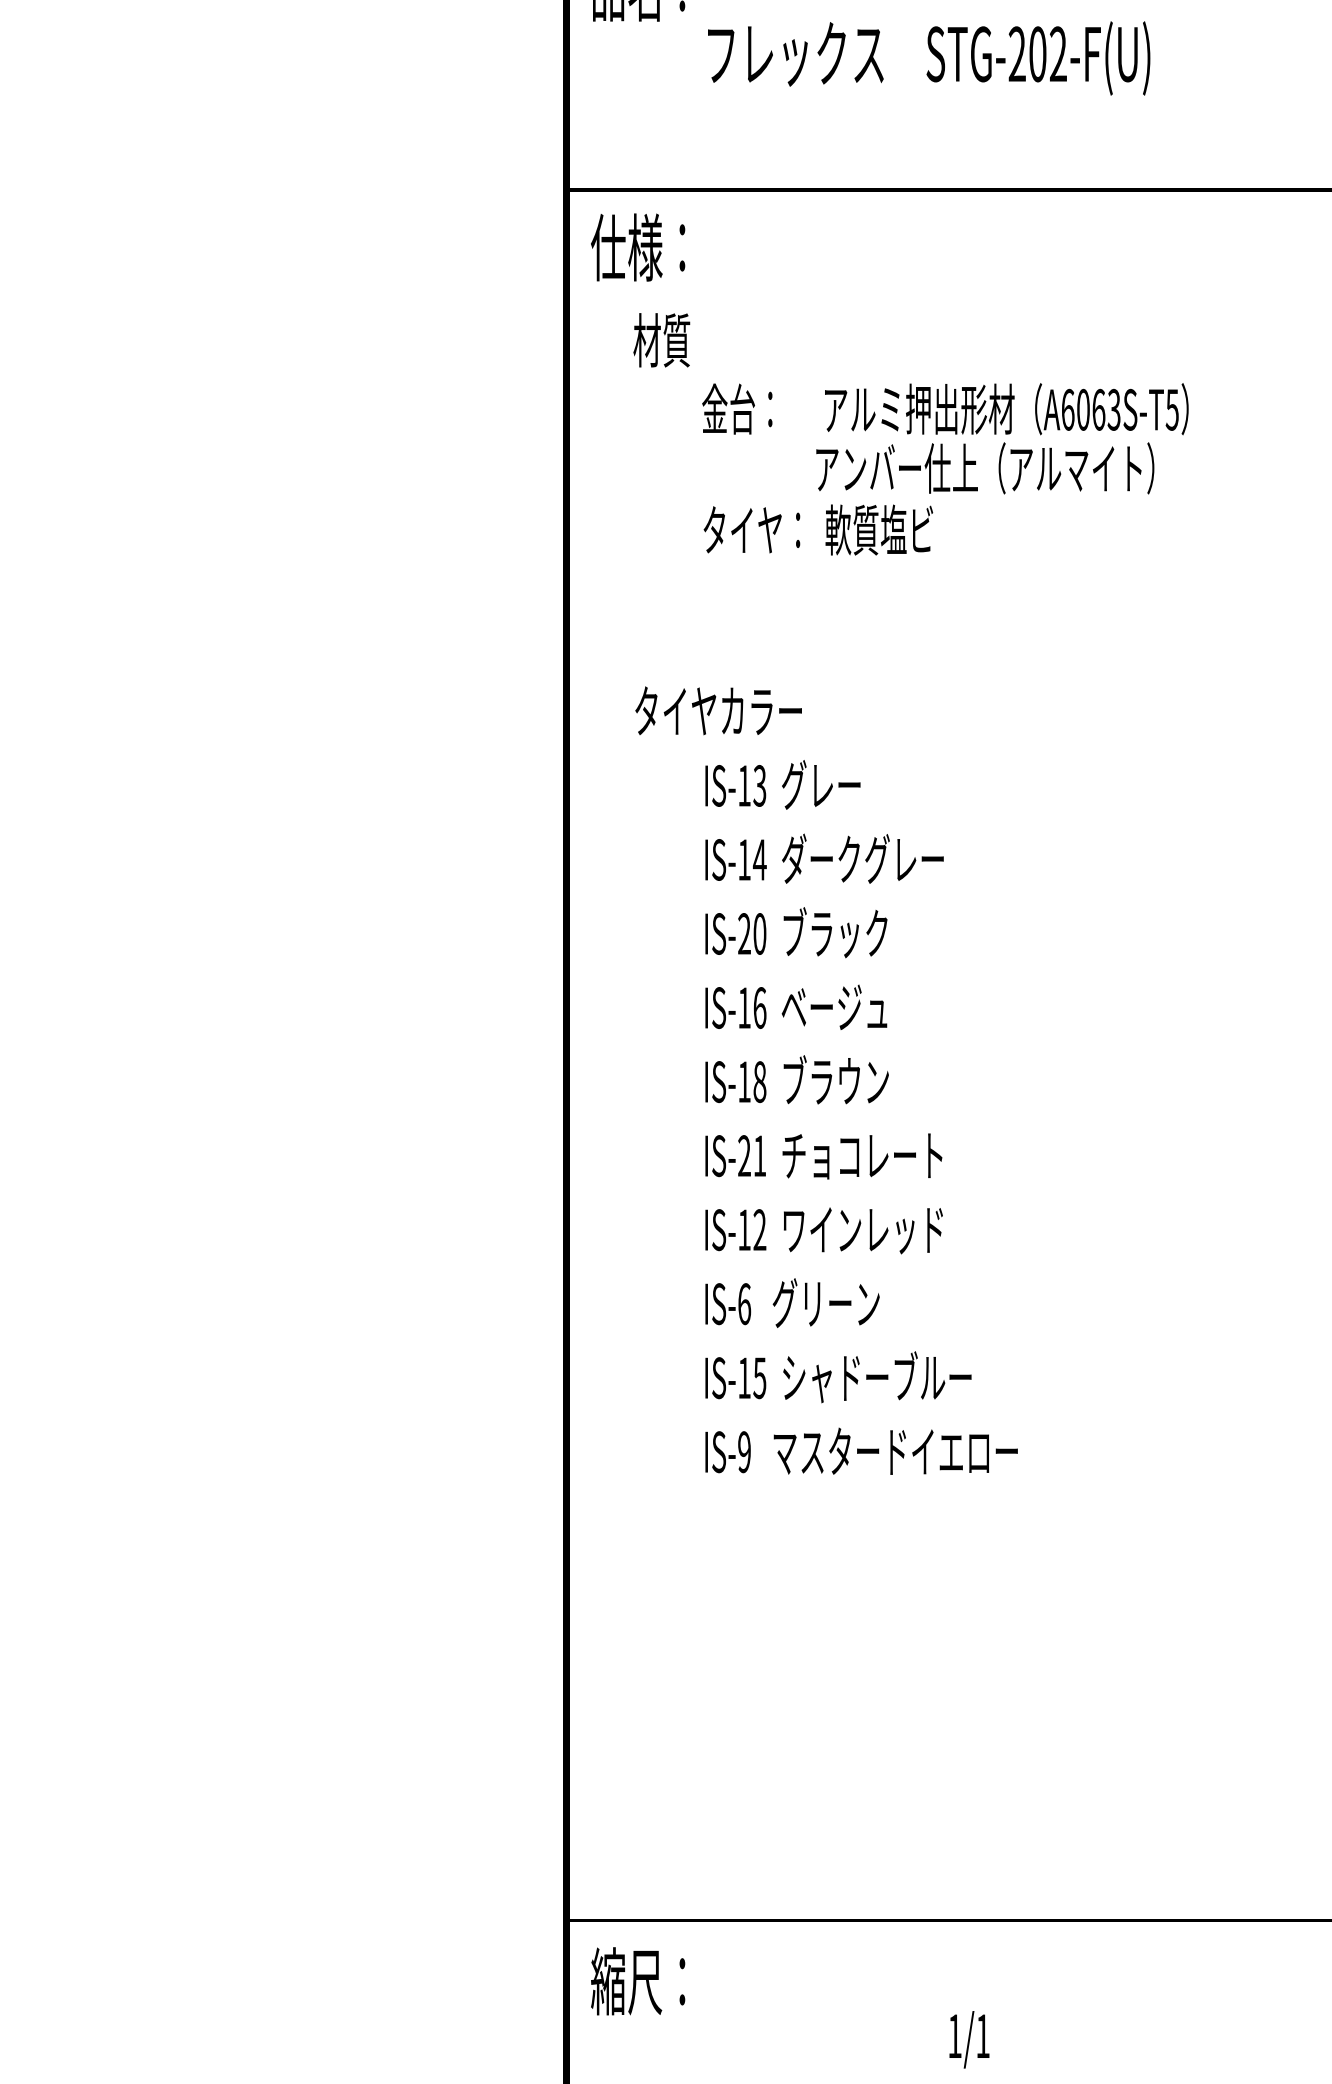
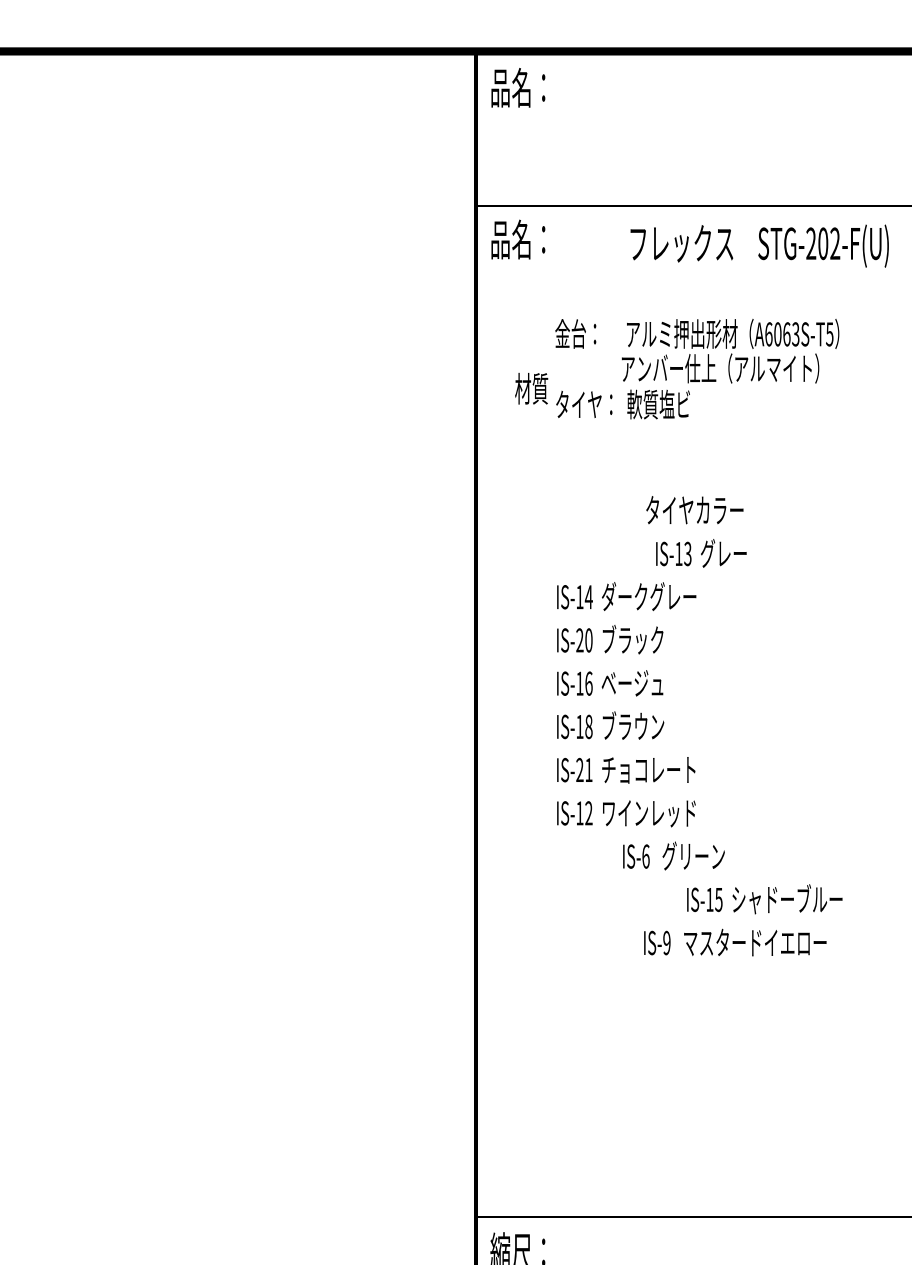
text: (928, 57) -> (759, 245), moved
text: (627, 247) -> (511, 239), 仕様： -> 品名：
text: (661, 339) -> (531, 388), moved
text: (718, 711) -> (694, 510), moved
text: (783, 785) -> (701, 553), moved
text: (791, 1302) -> (673, 855), moved
text: (837, 1377) -> (764, 899), moved
text: (861, 1451) -> (735, 942), moved

